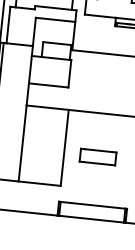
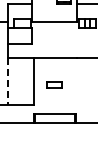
line: (23, 143) -> (8, 81), solid -> dashed
part: (97, 156) -> (54, 84), size x0.7

